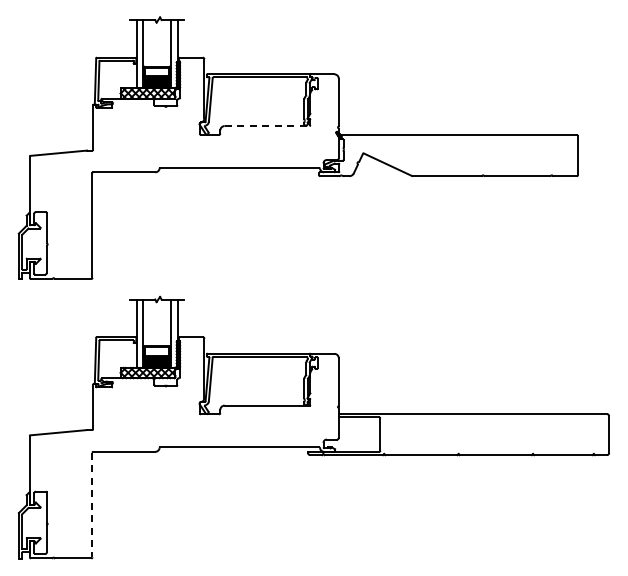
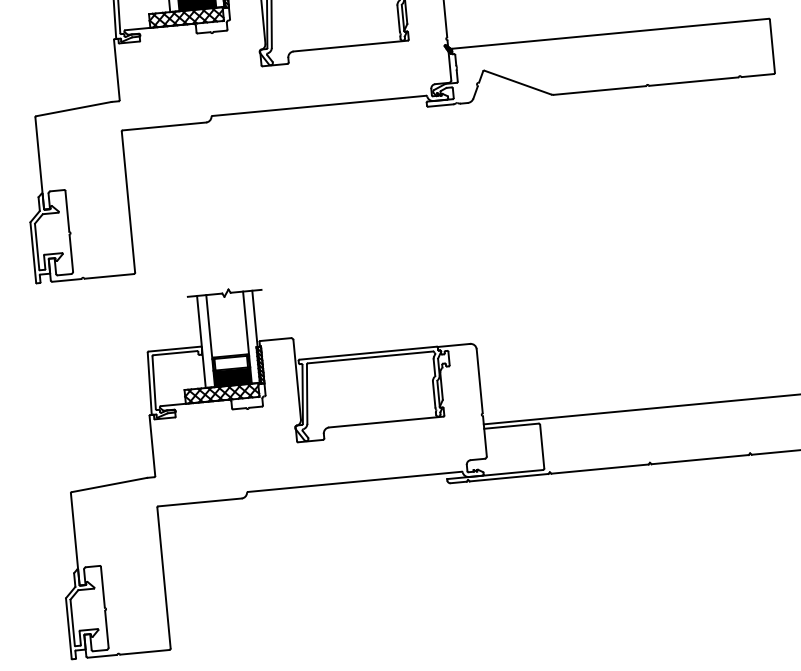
line: (267, 126) -> (351, 46), dashed -> solid
line: (92, 505) -> (164, 578), dashed -> solid

